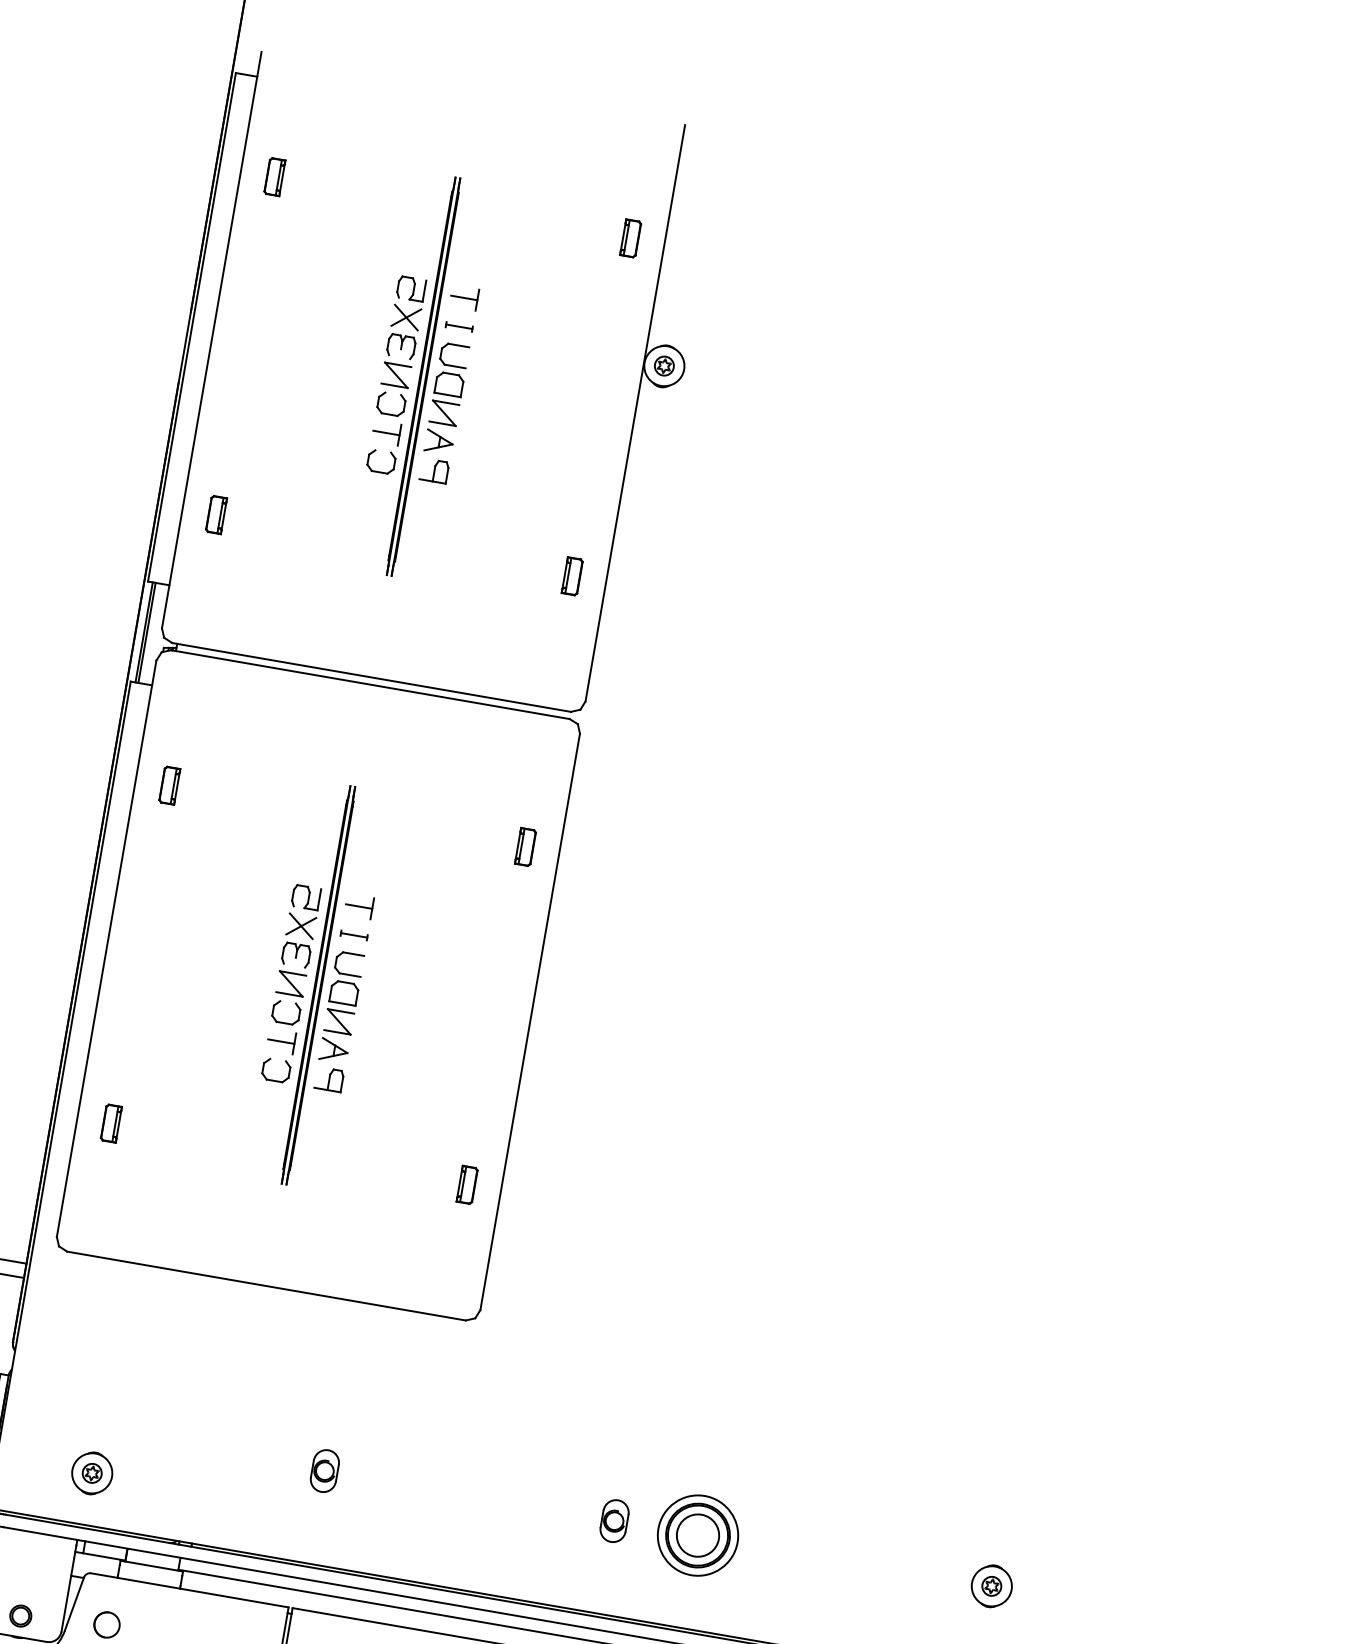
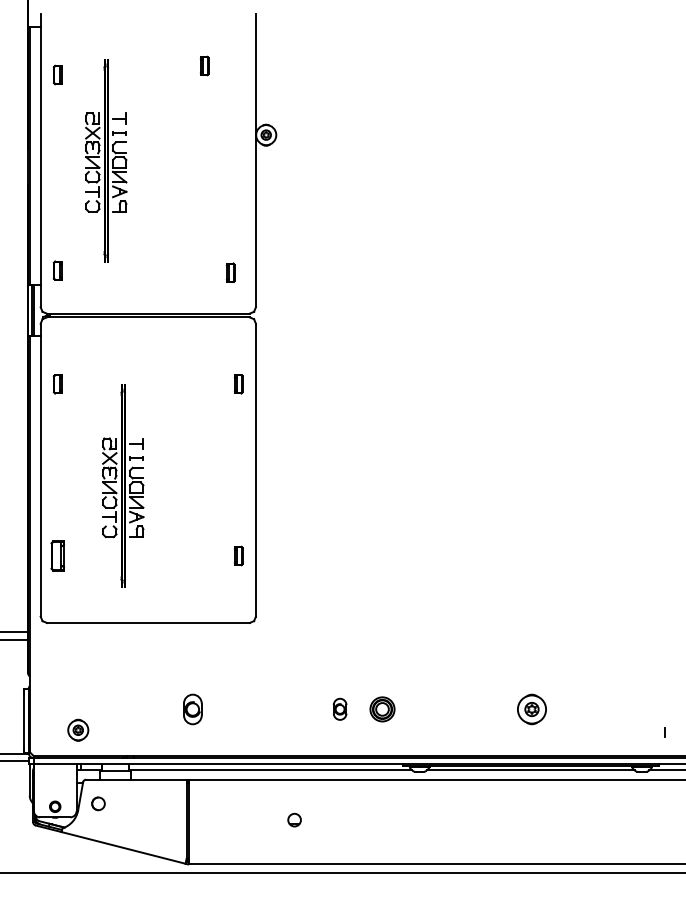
part: (630, 237) -> (204, 65), moved
part: (424, 376) -> (106, 160), moved
part: (215, 514) -> (57, 270), moved
part: (571, 575) -> (230, 272), moved
part: (319, 984) -> (123, 485), moved
part: (110, 1122) -> (57, 555), size x1.6
part: (324, 1469) -> (192, 708), size x1.4
part: (697, 1535) -> (382, 709), size x0.6
part: (991, 1584) -> (531, 708), size x1.4

